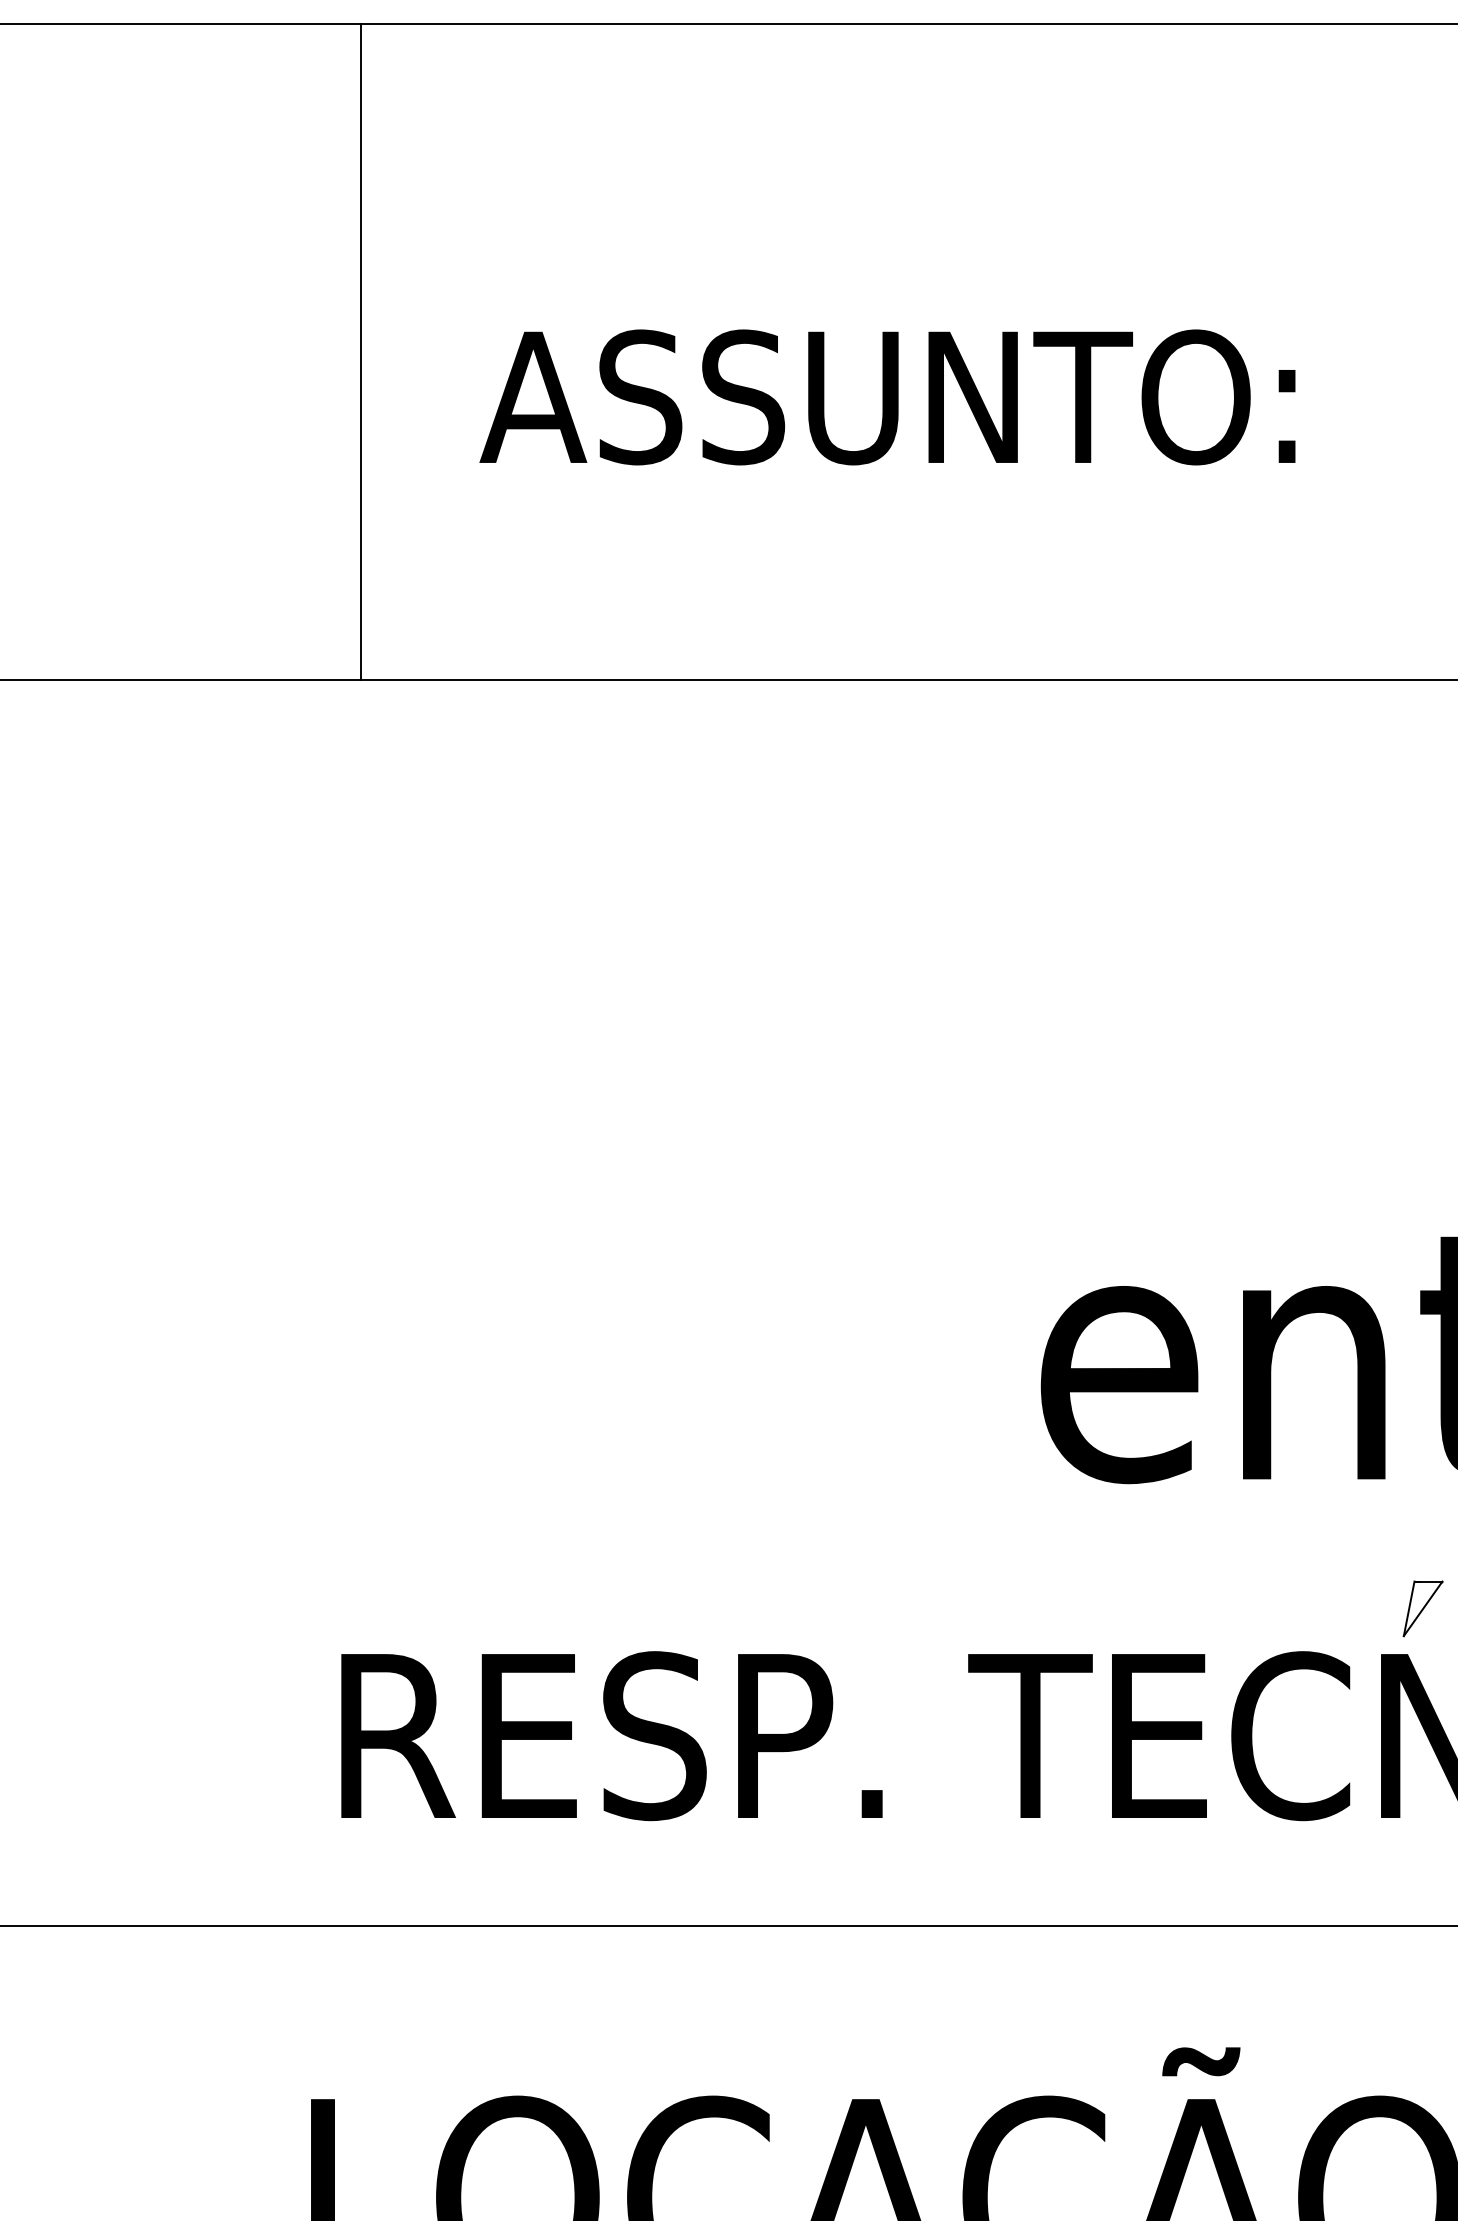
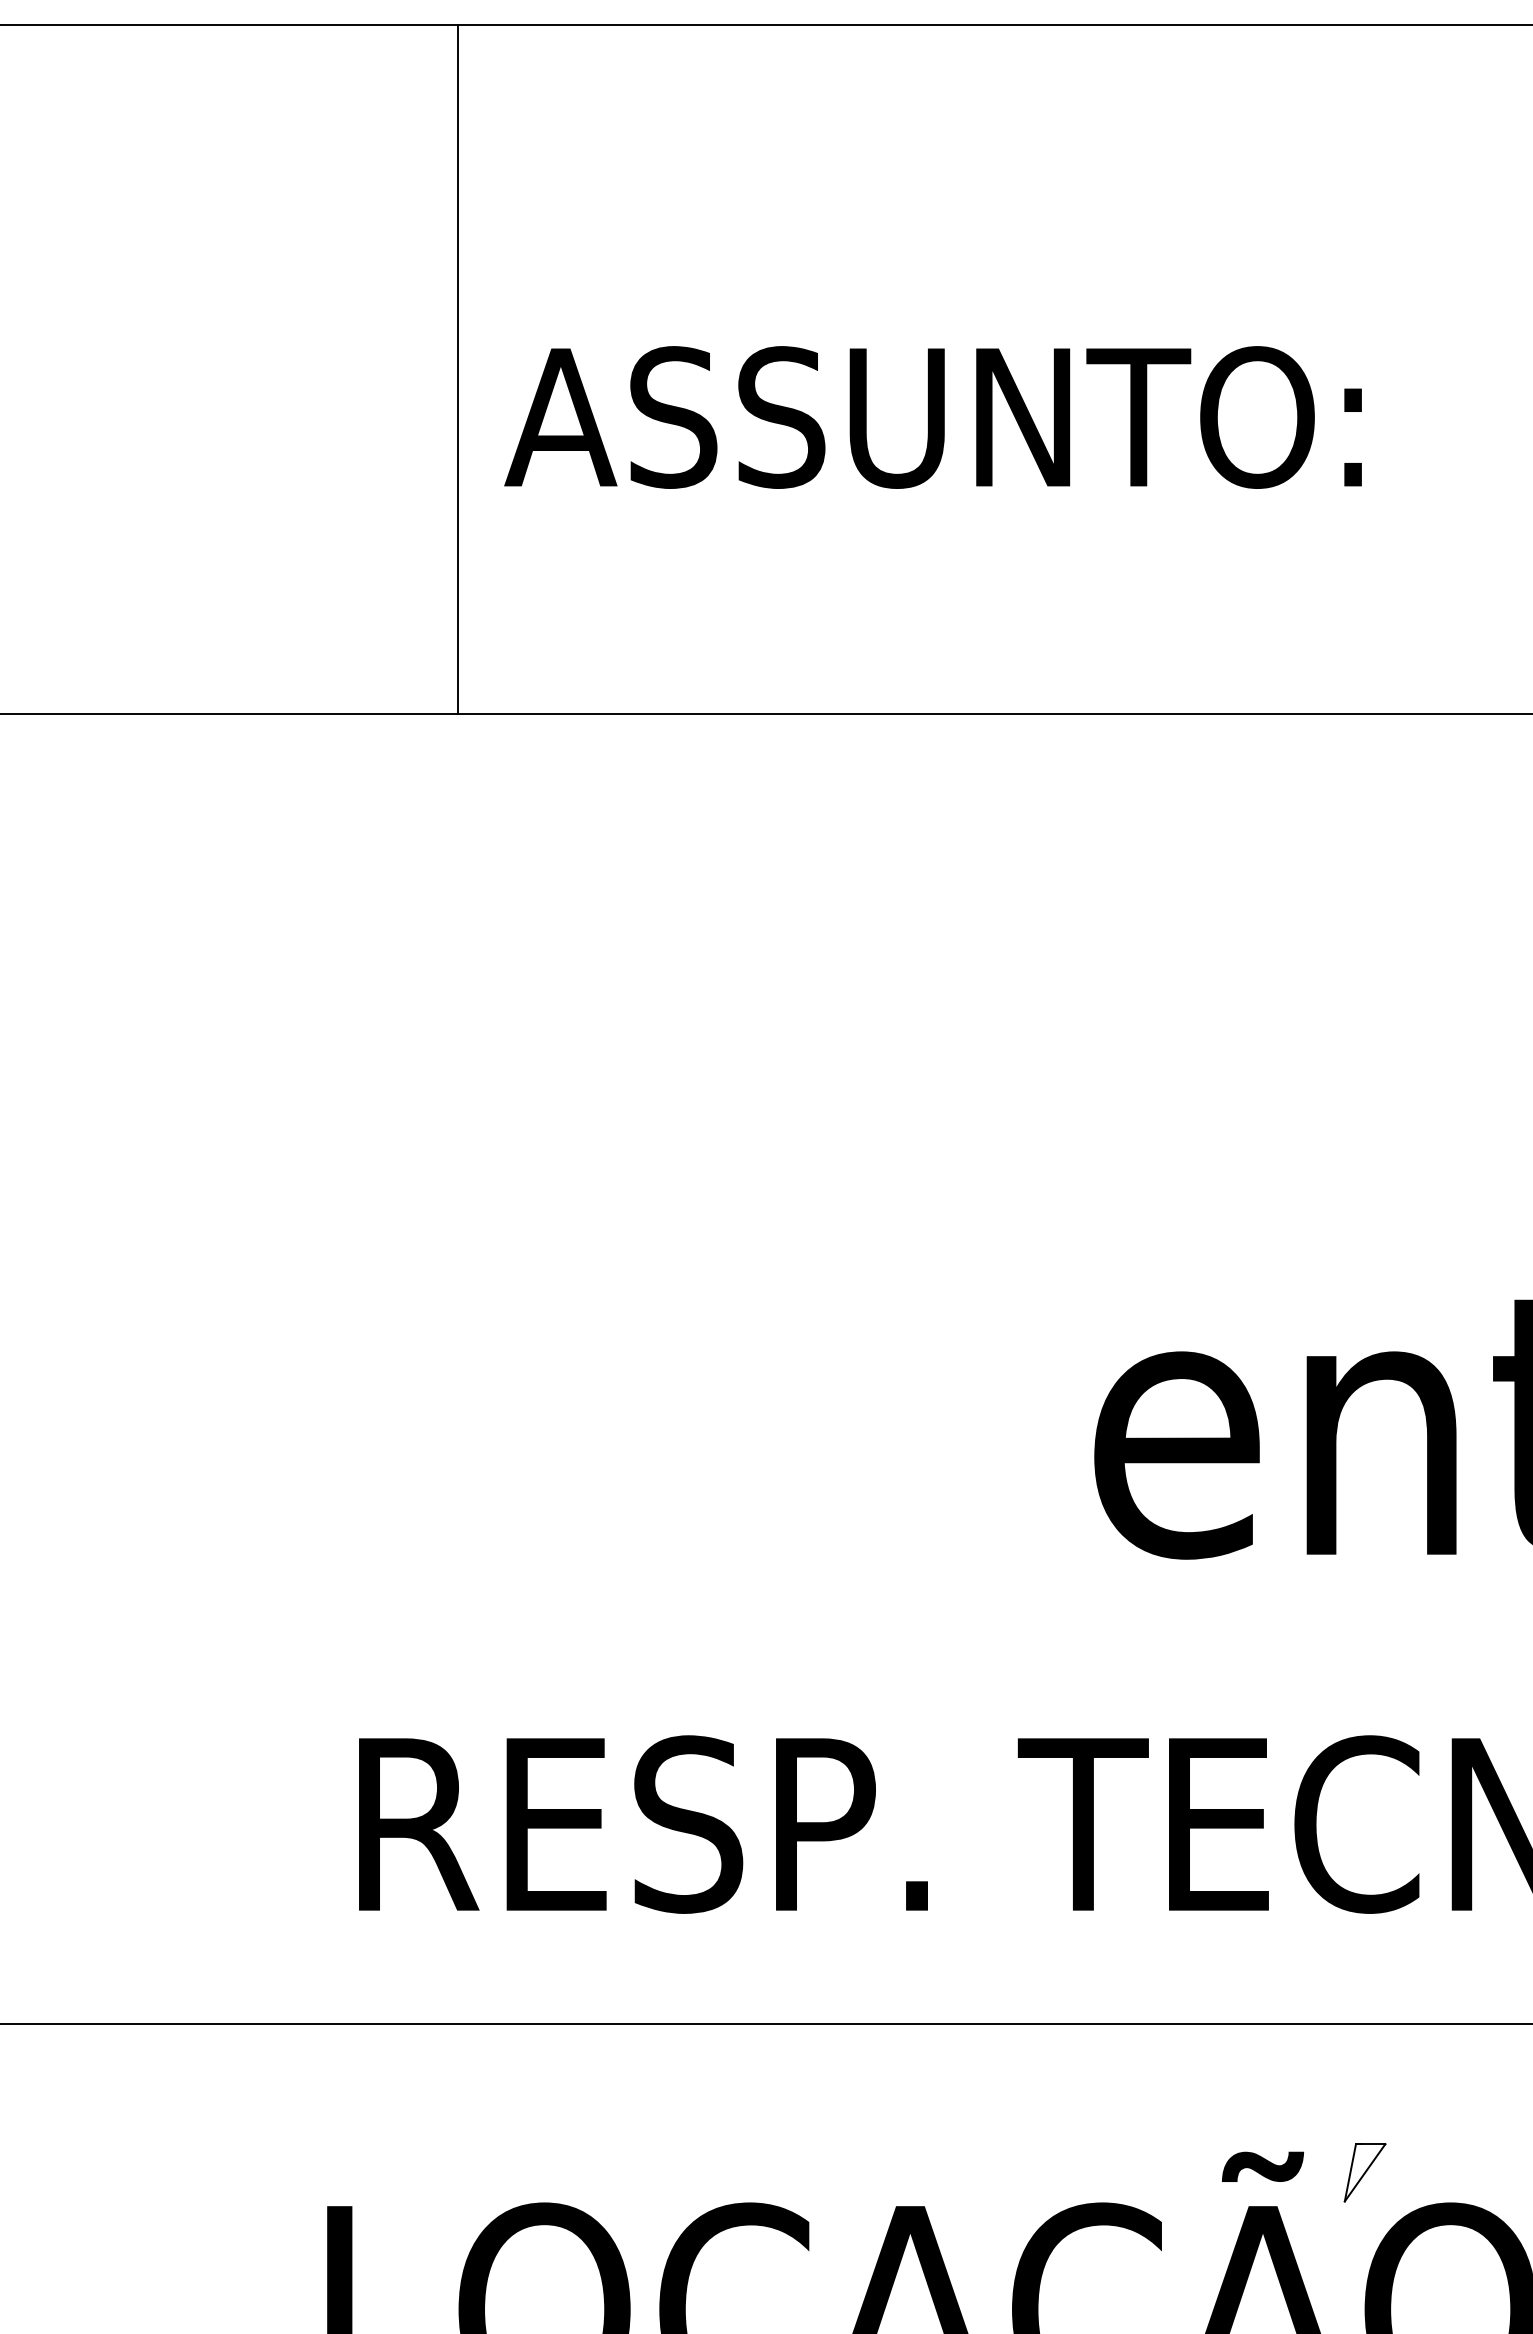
line: (360, 351) -> (458, 369), moved
part: (1422, 1608) -> (1364, 2172), moved

